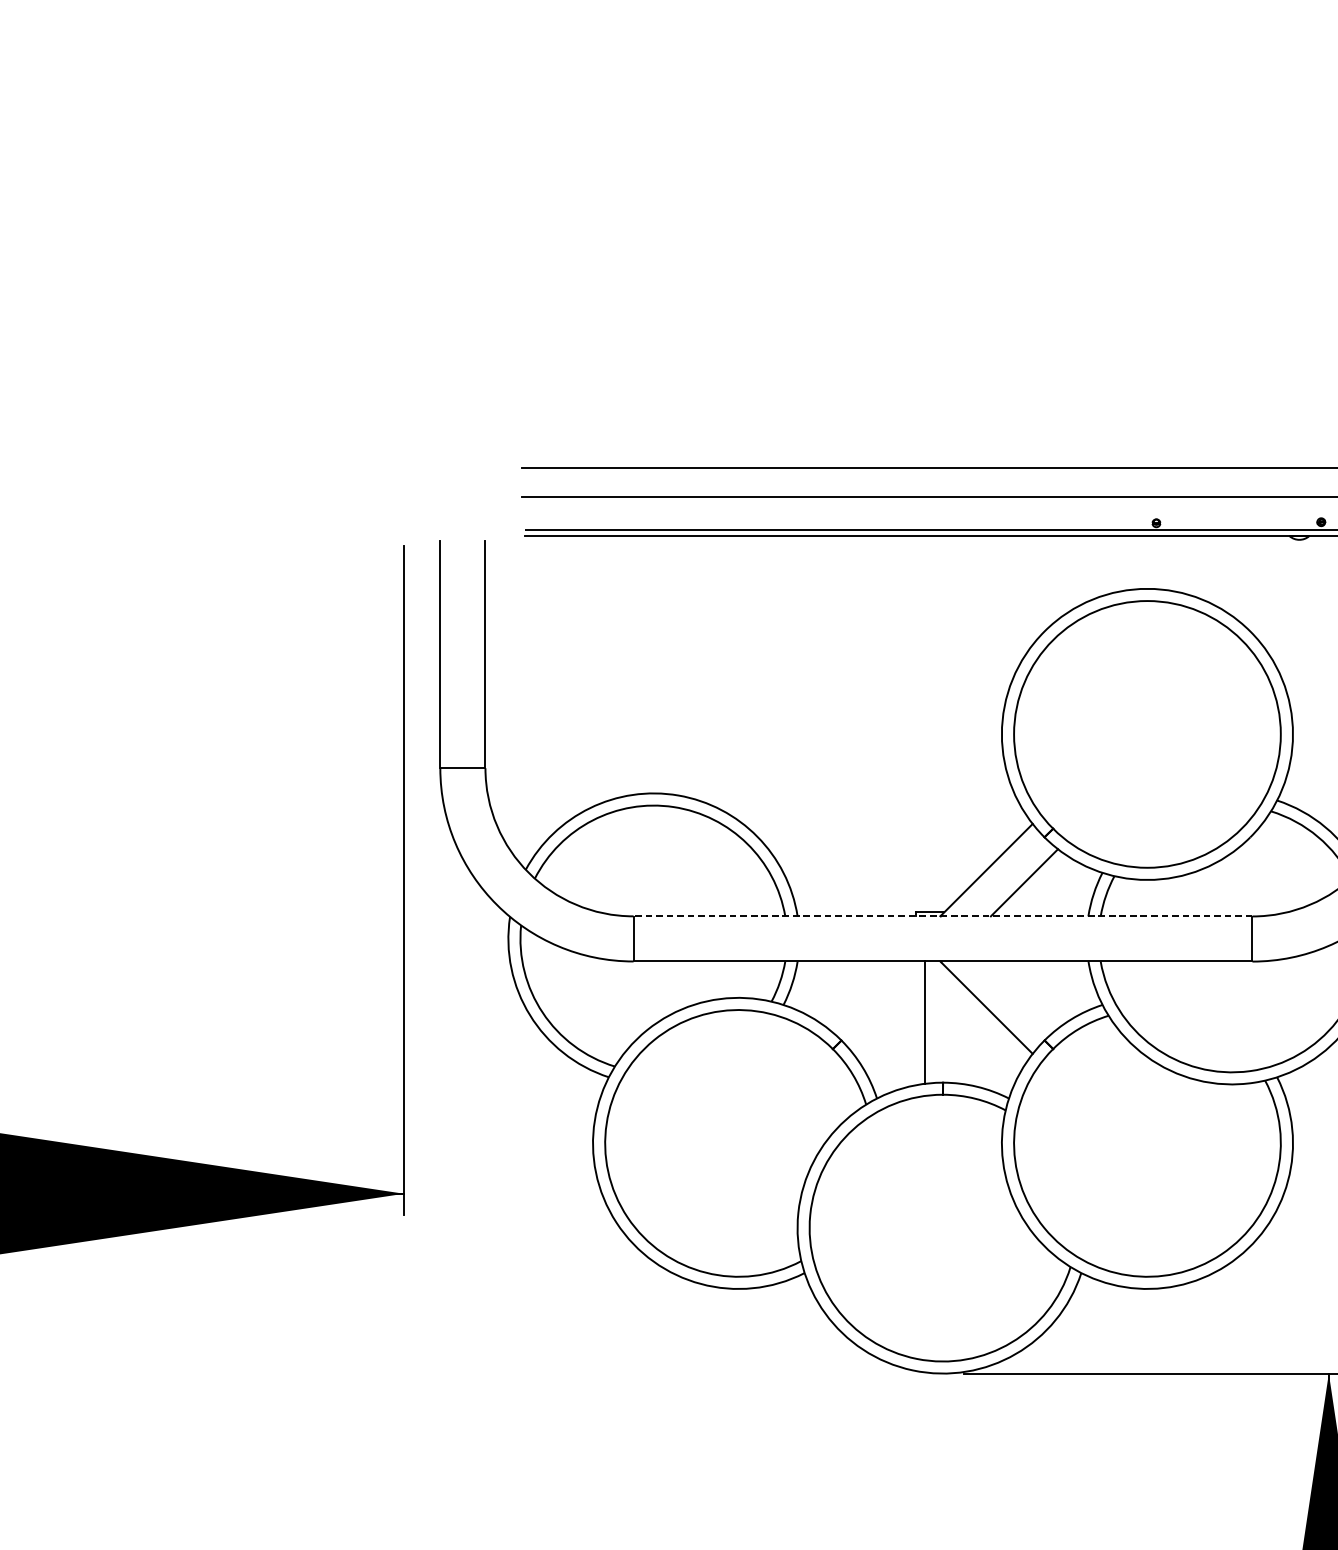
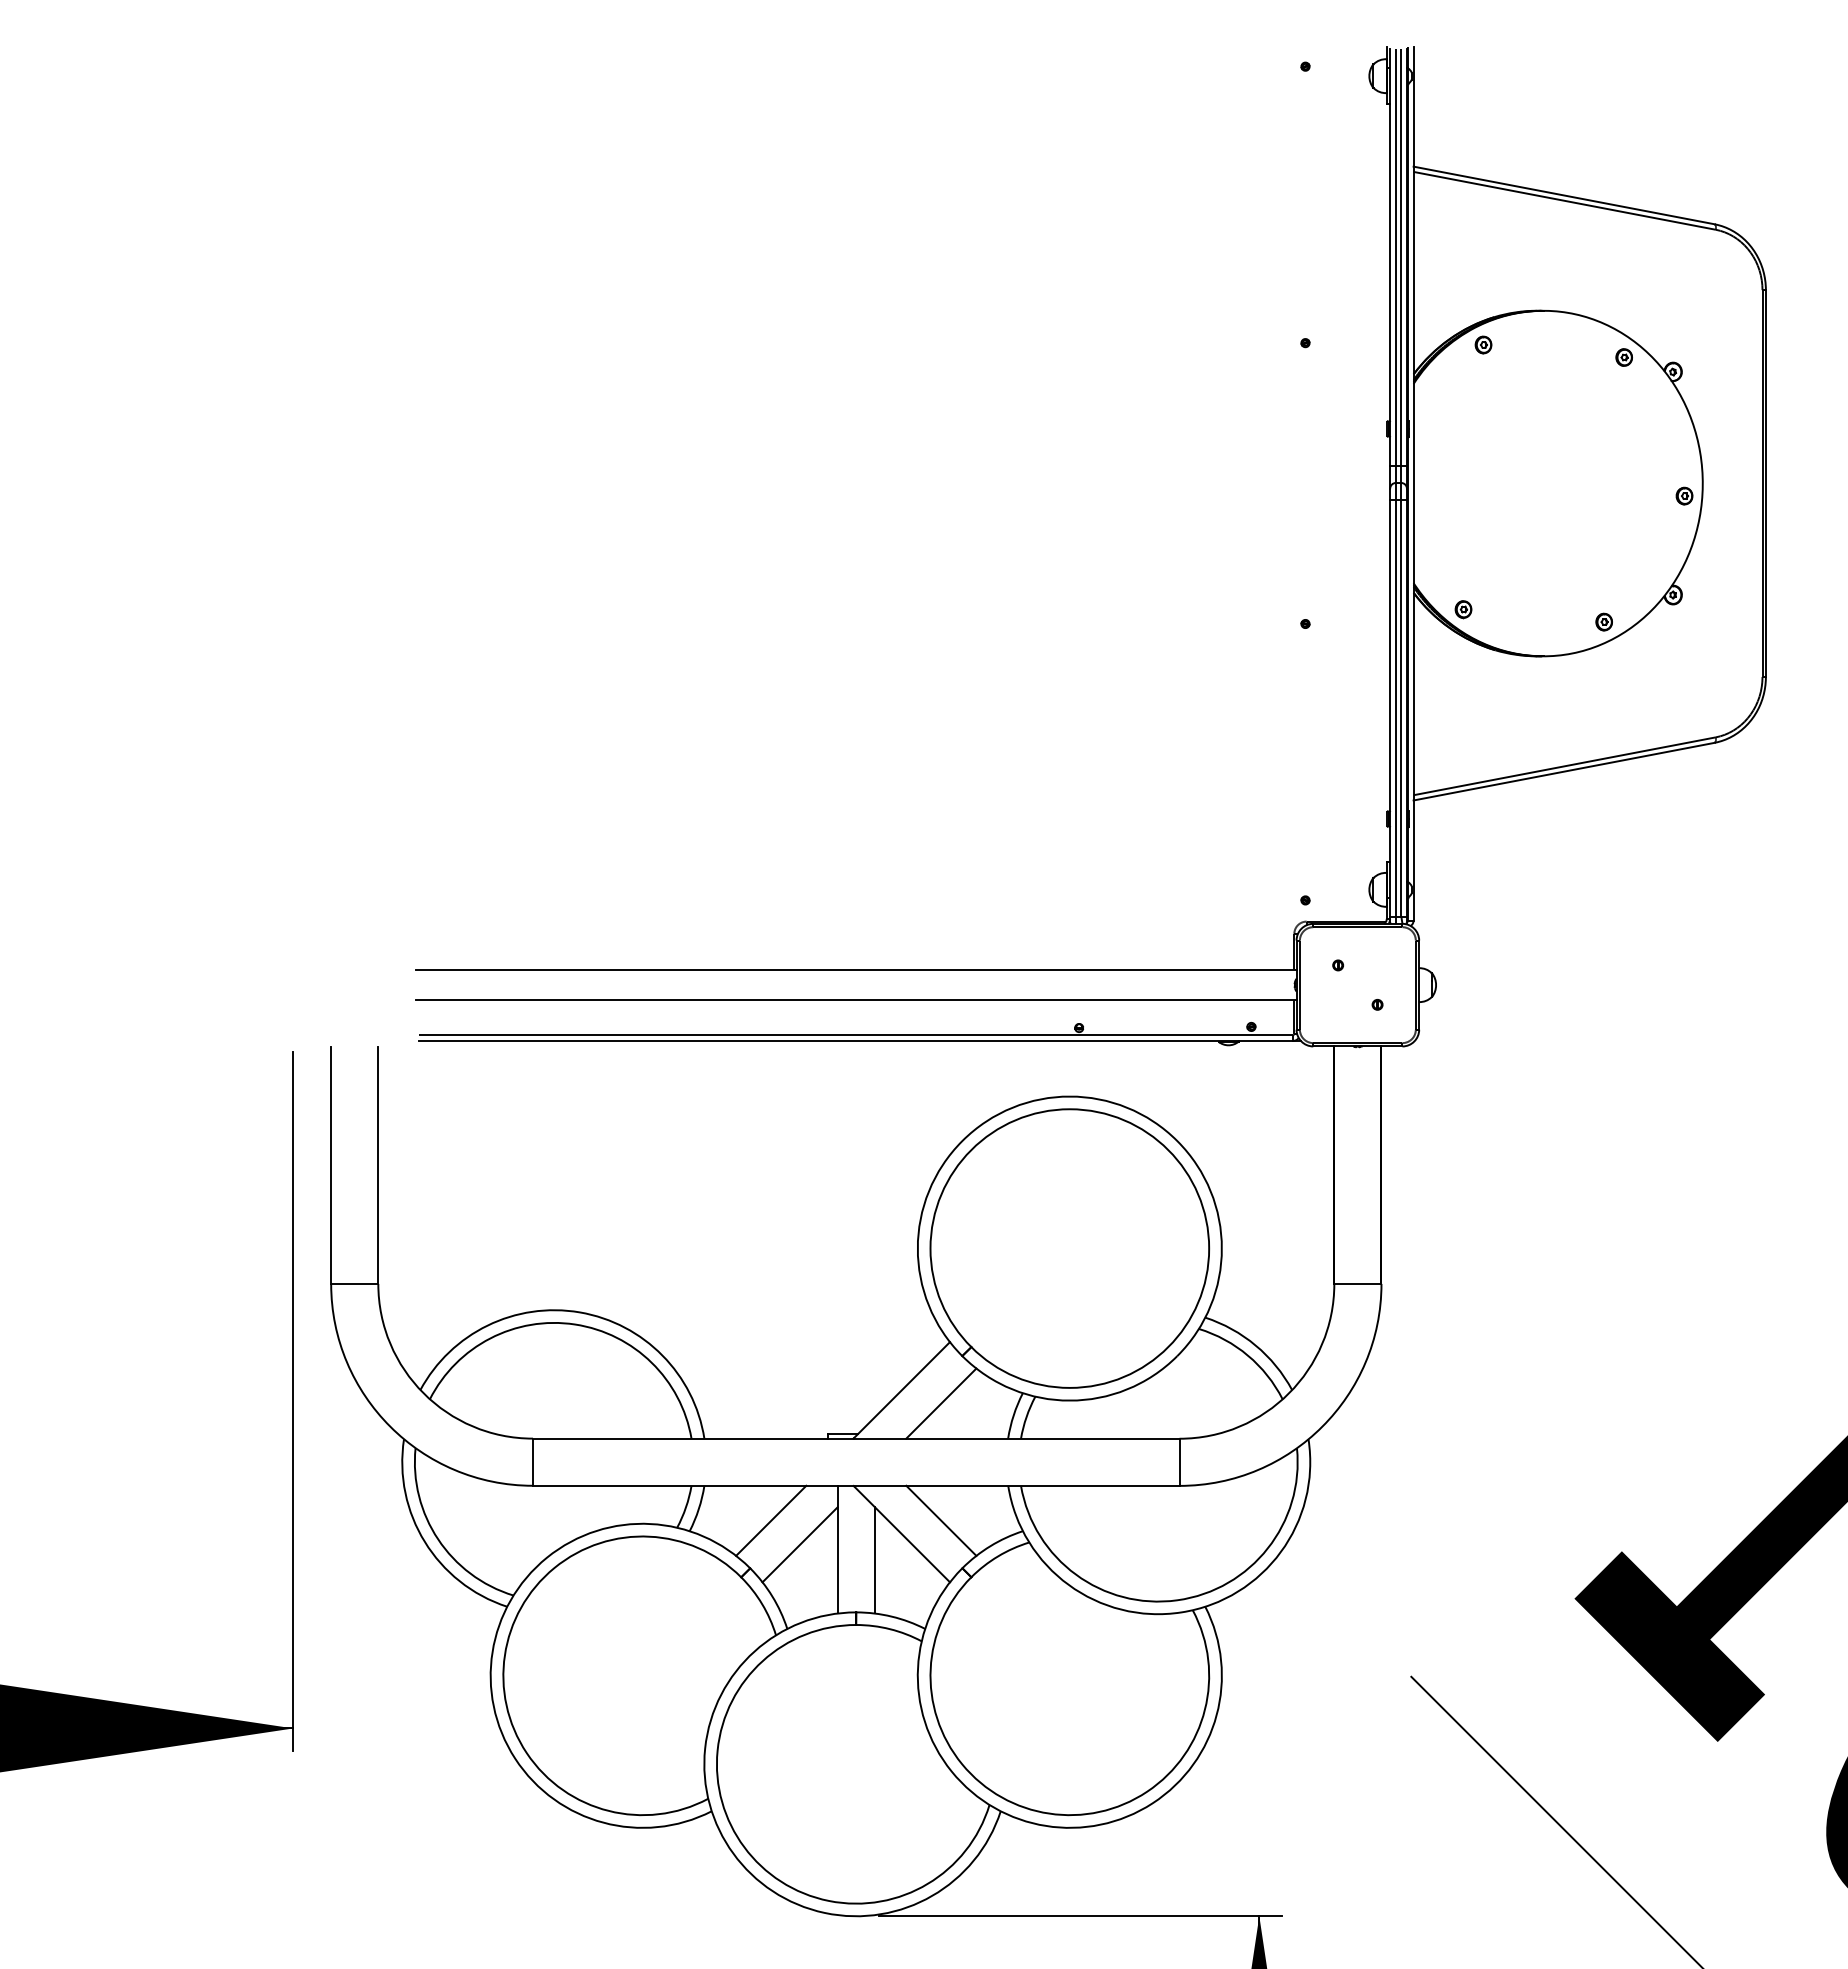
line: (942, 916) -> (855, 1438), dashed -> solid
line: (861, 994) -> (771, 1520), added
line: (1024, 994) -> (941, 1520), added
line: (888, 1017) -> (799, 1544), added
line: (961, 1033) -> (875, 1560), added

